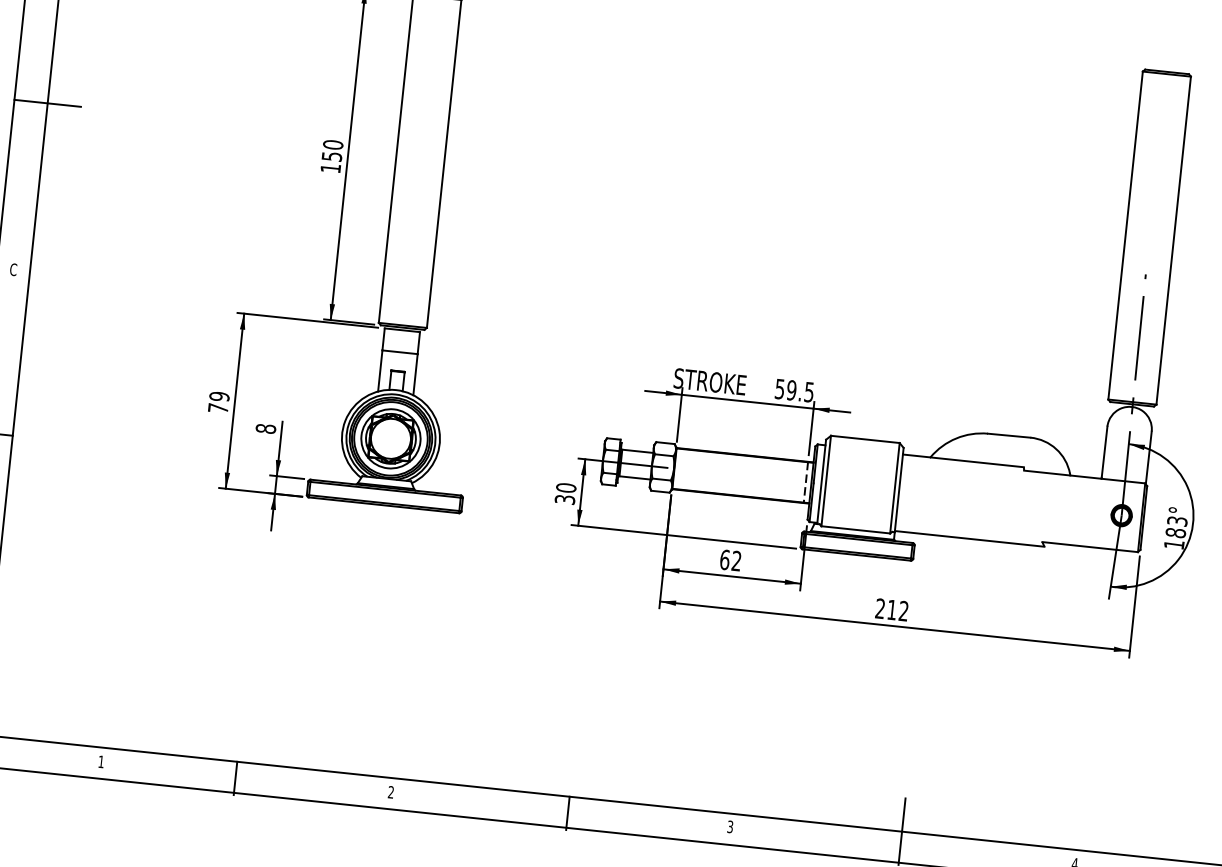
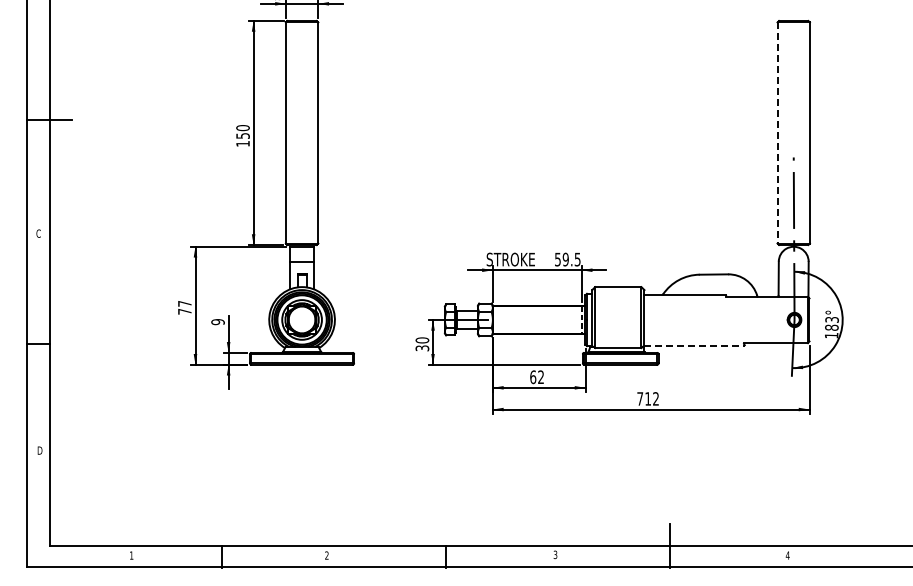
line: (1125, 236) -> (777, 133), solid -> dashed
text: (219, 396) -> (184, 303), 79 -> 77
text: (265, 429) -> (217, 322), 8 -> 9
line: (970, 539) -> (695, 346), solid -> dashed
text: (880, 608) -> (640, 398), 212 -> 712

